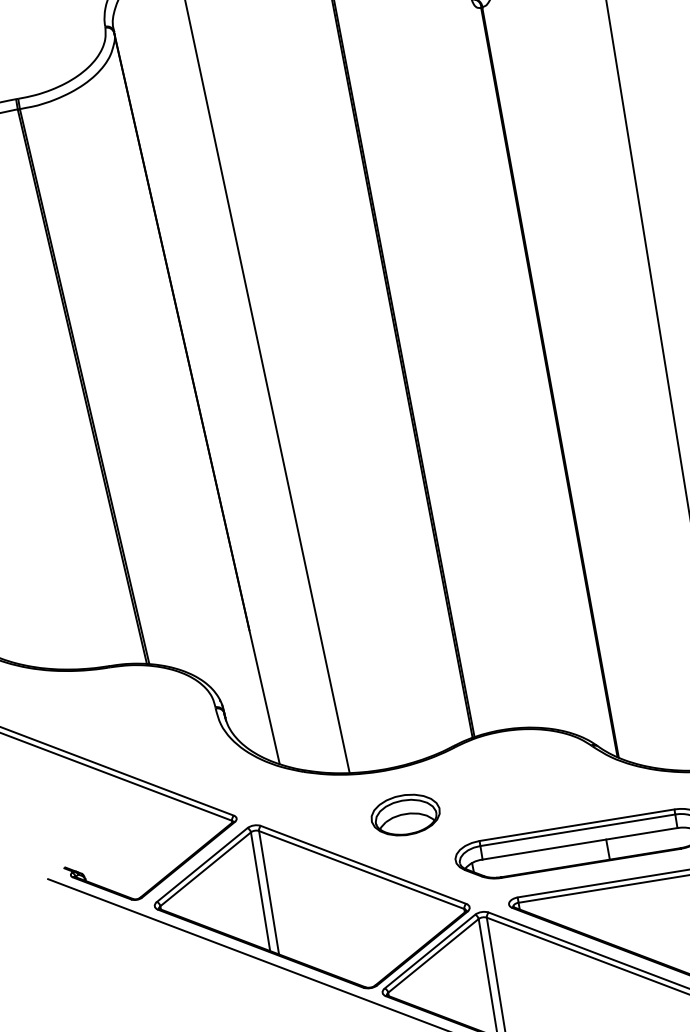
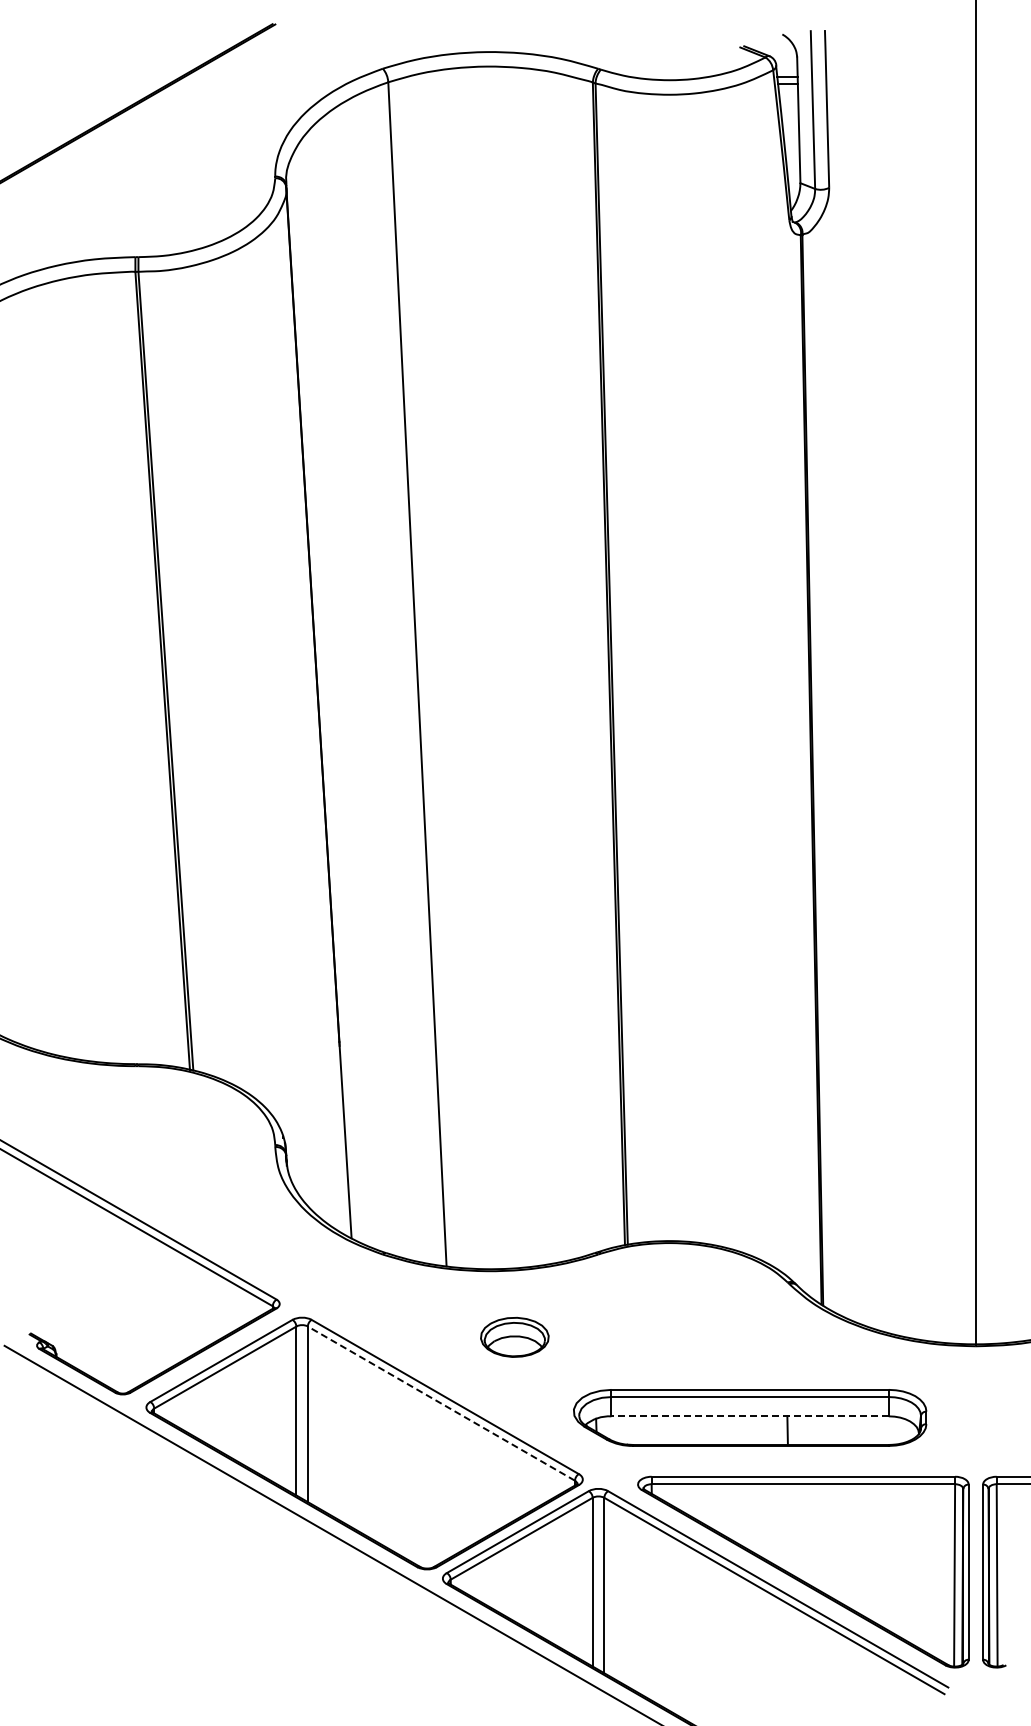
part: (405, 815) -> (514, 1337), size x0.7
line: (580, 843) -> (750, 1416), solid -> dashed
line: (361, 869) -> (441, 1403), solid -> dashed

